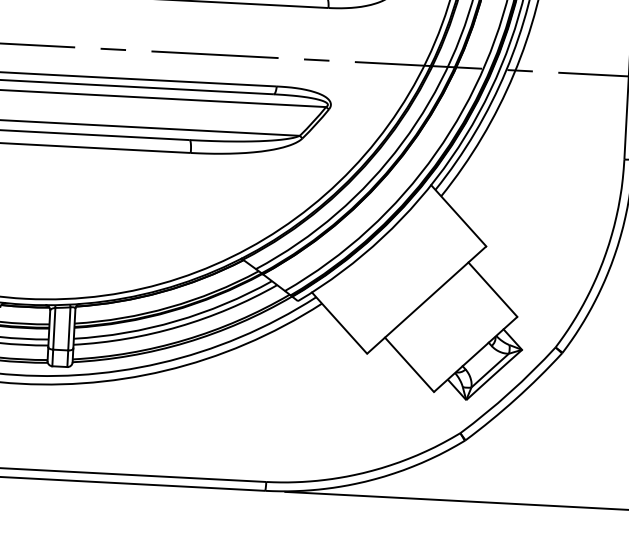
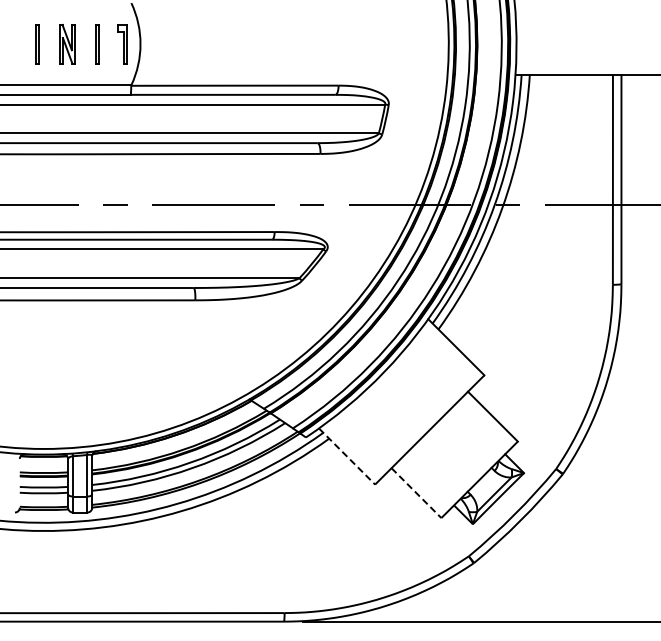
line: (339, 323) -> (347, 456), solid -> dashed
line: (409, 365) -> (416, 493), solid -> dashed

